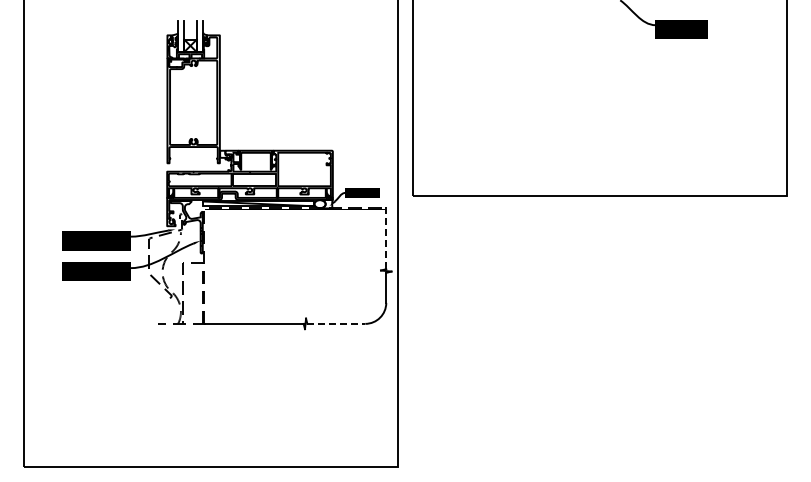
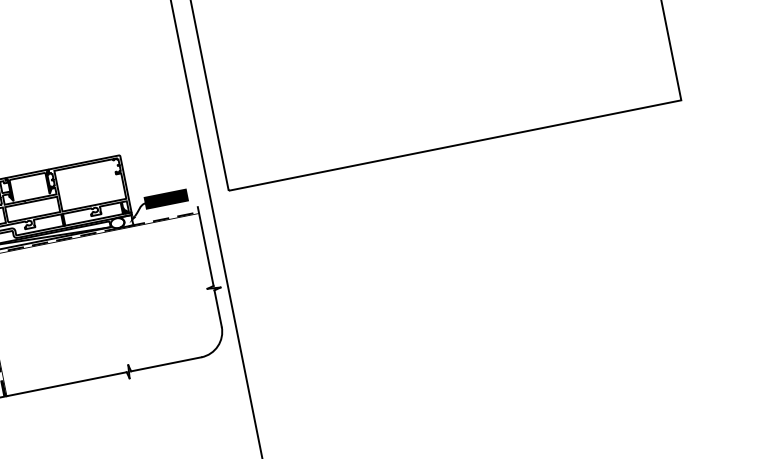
line: (386, 236) -> (205, 246), dashed -> solid
line: (336, 323) -> (166, 363), dashed -> solid

